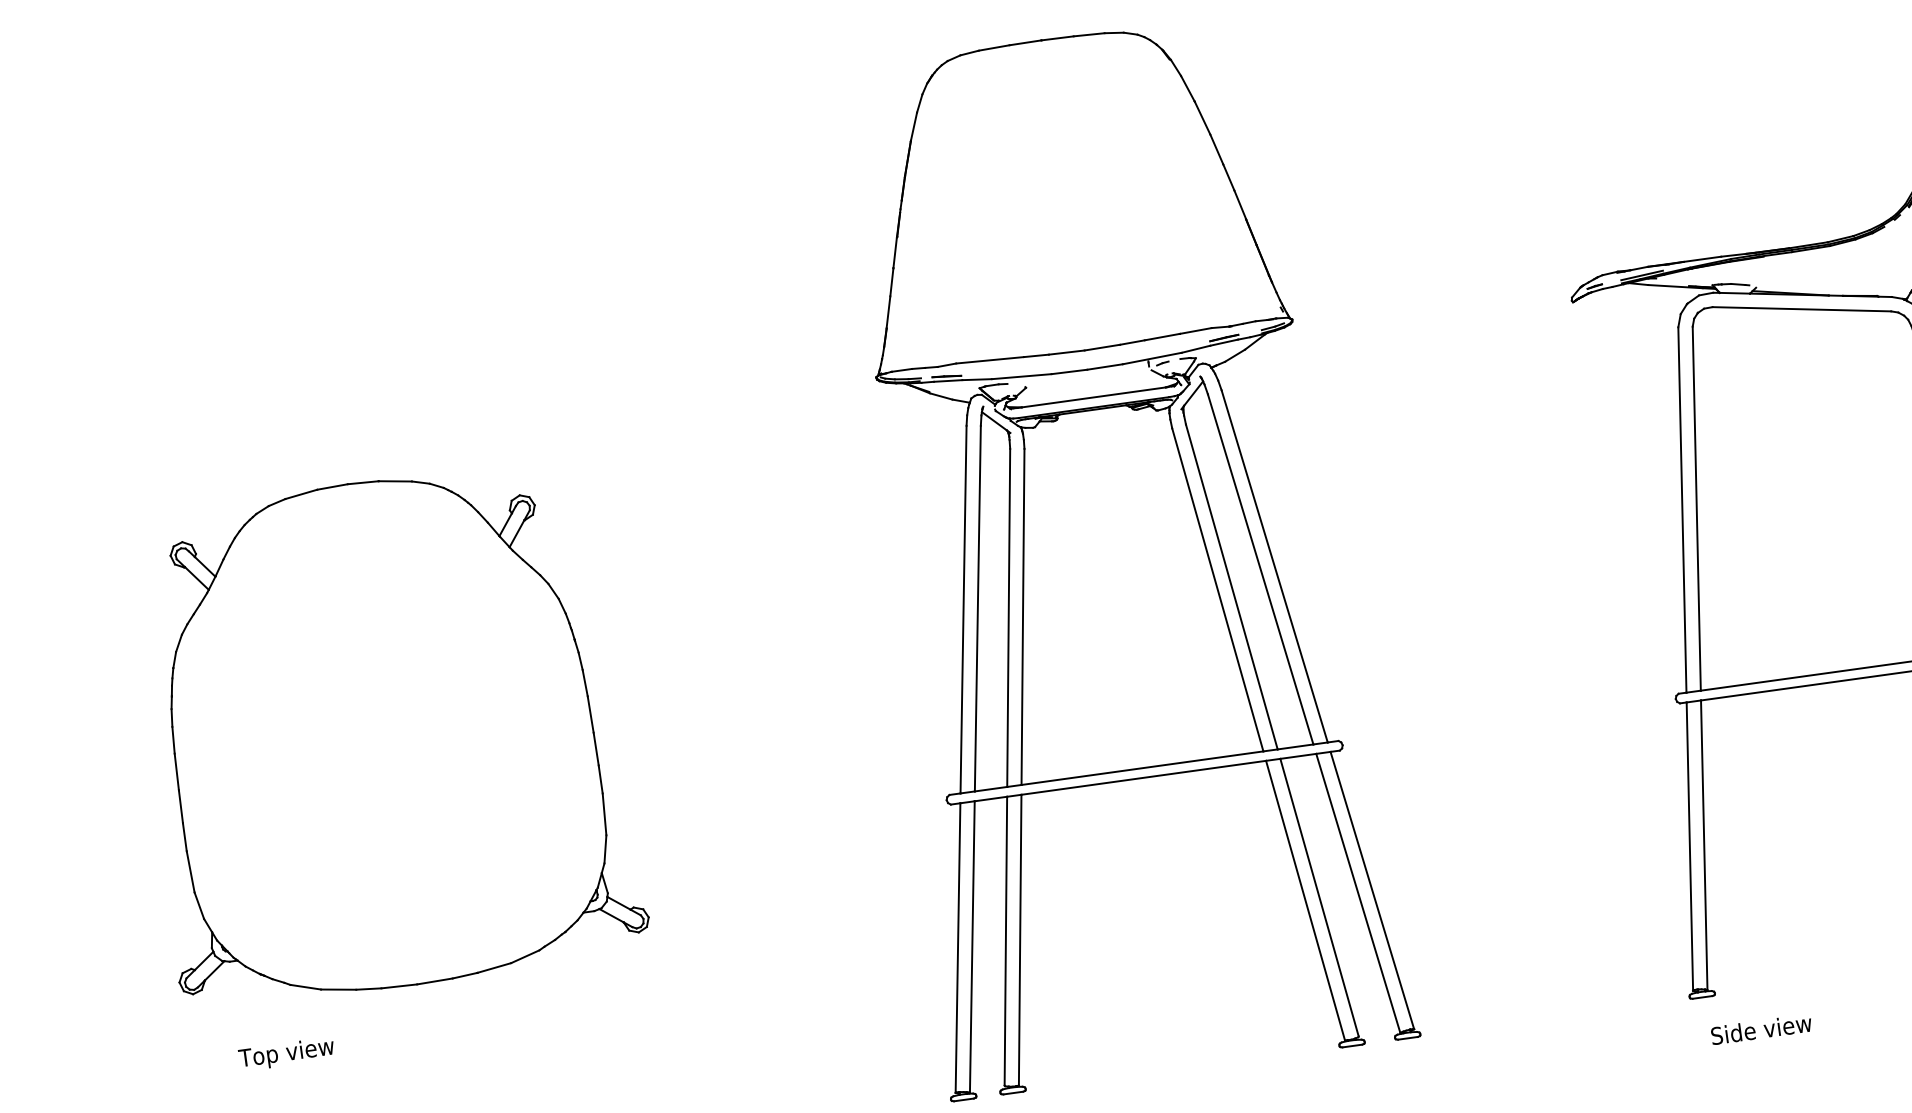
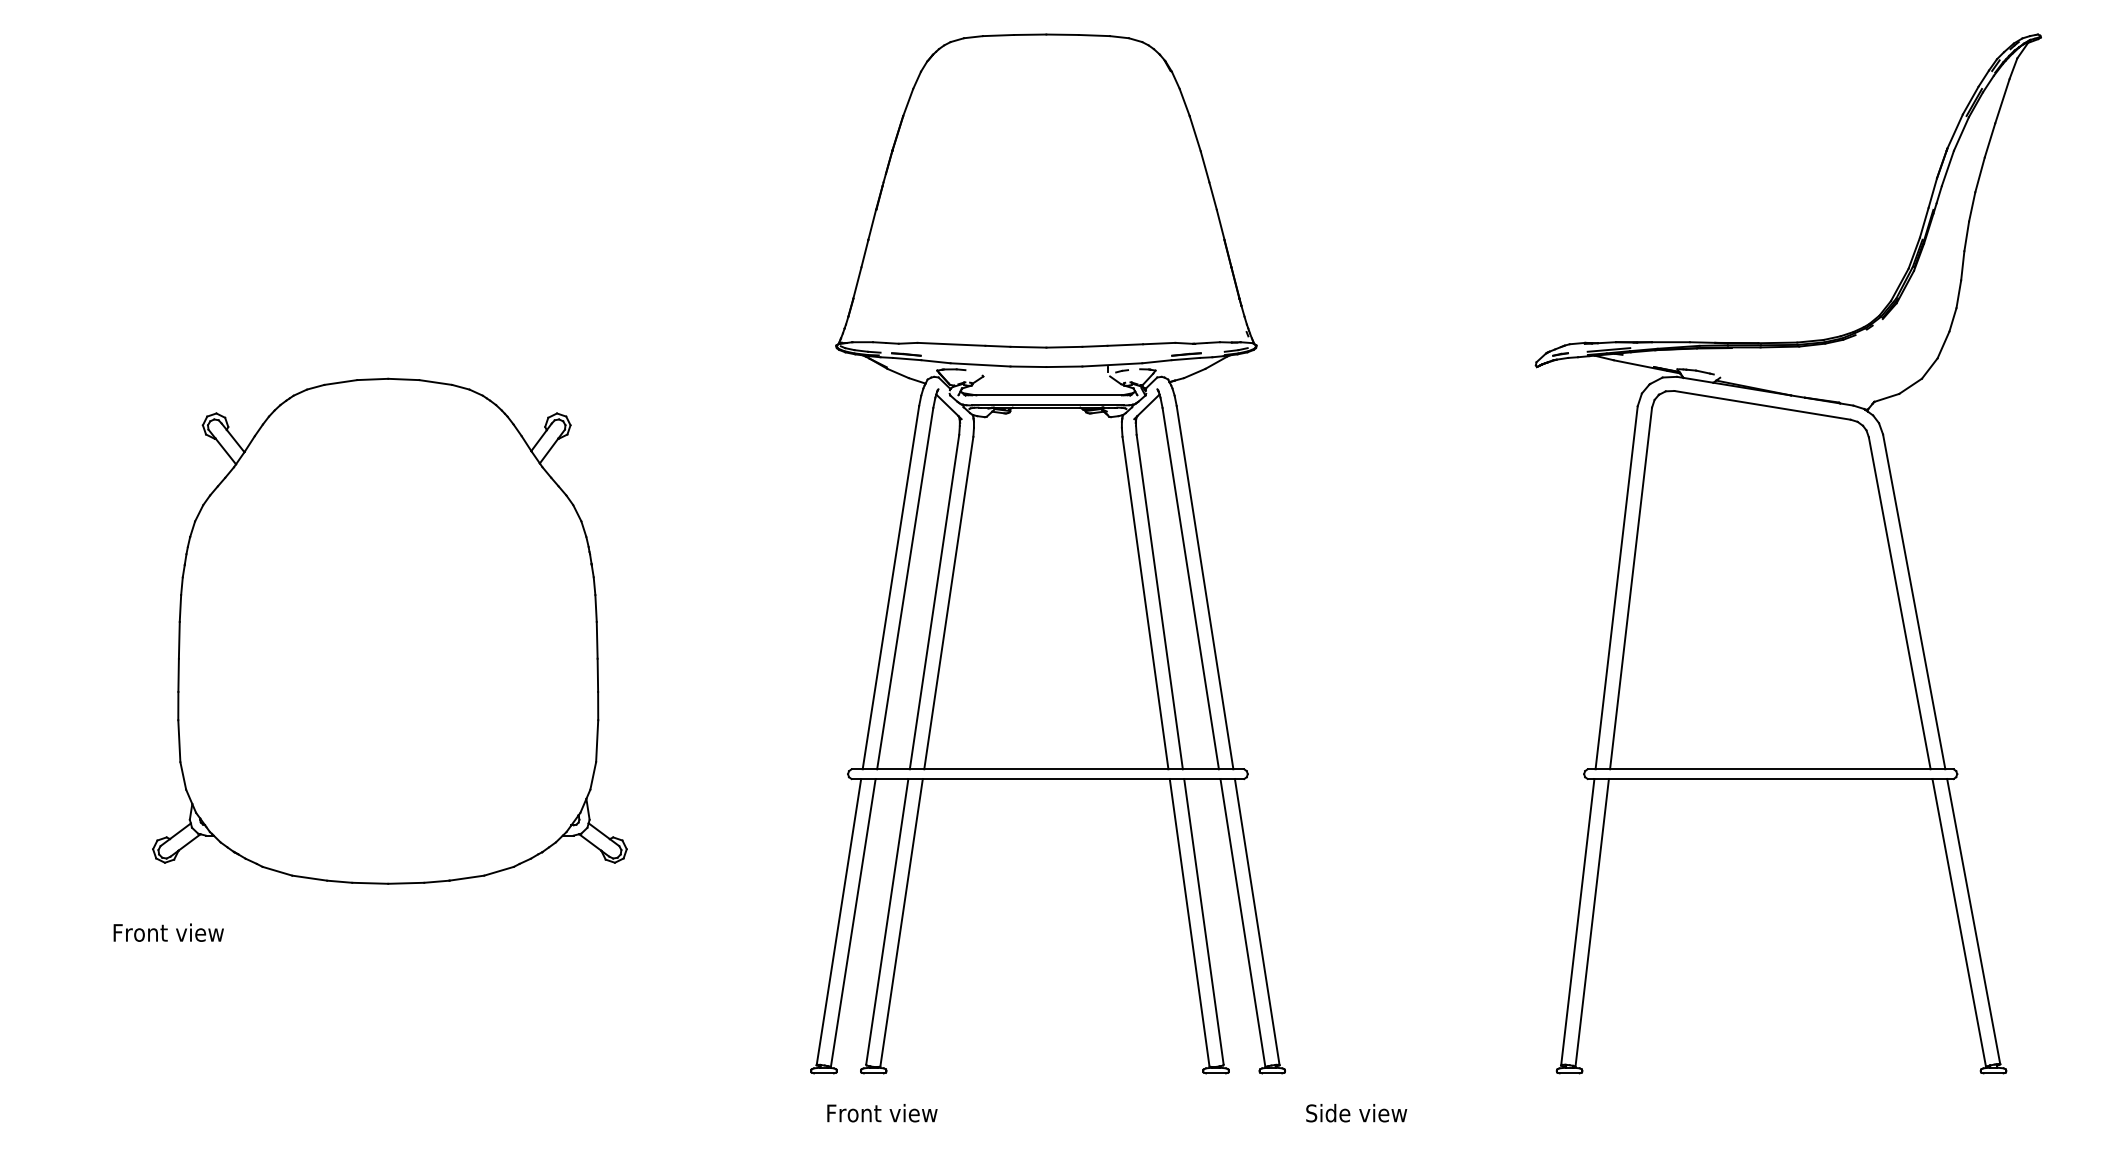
part: (383, 733) -> (389, 630), moved
text: (1761, 1029) -> (1356, 1113), moved
text: (294, 1052) -> (167, 934), Top view -> Front view

